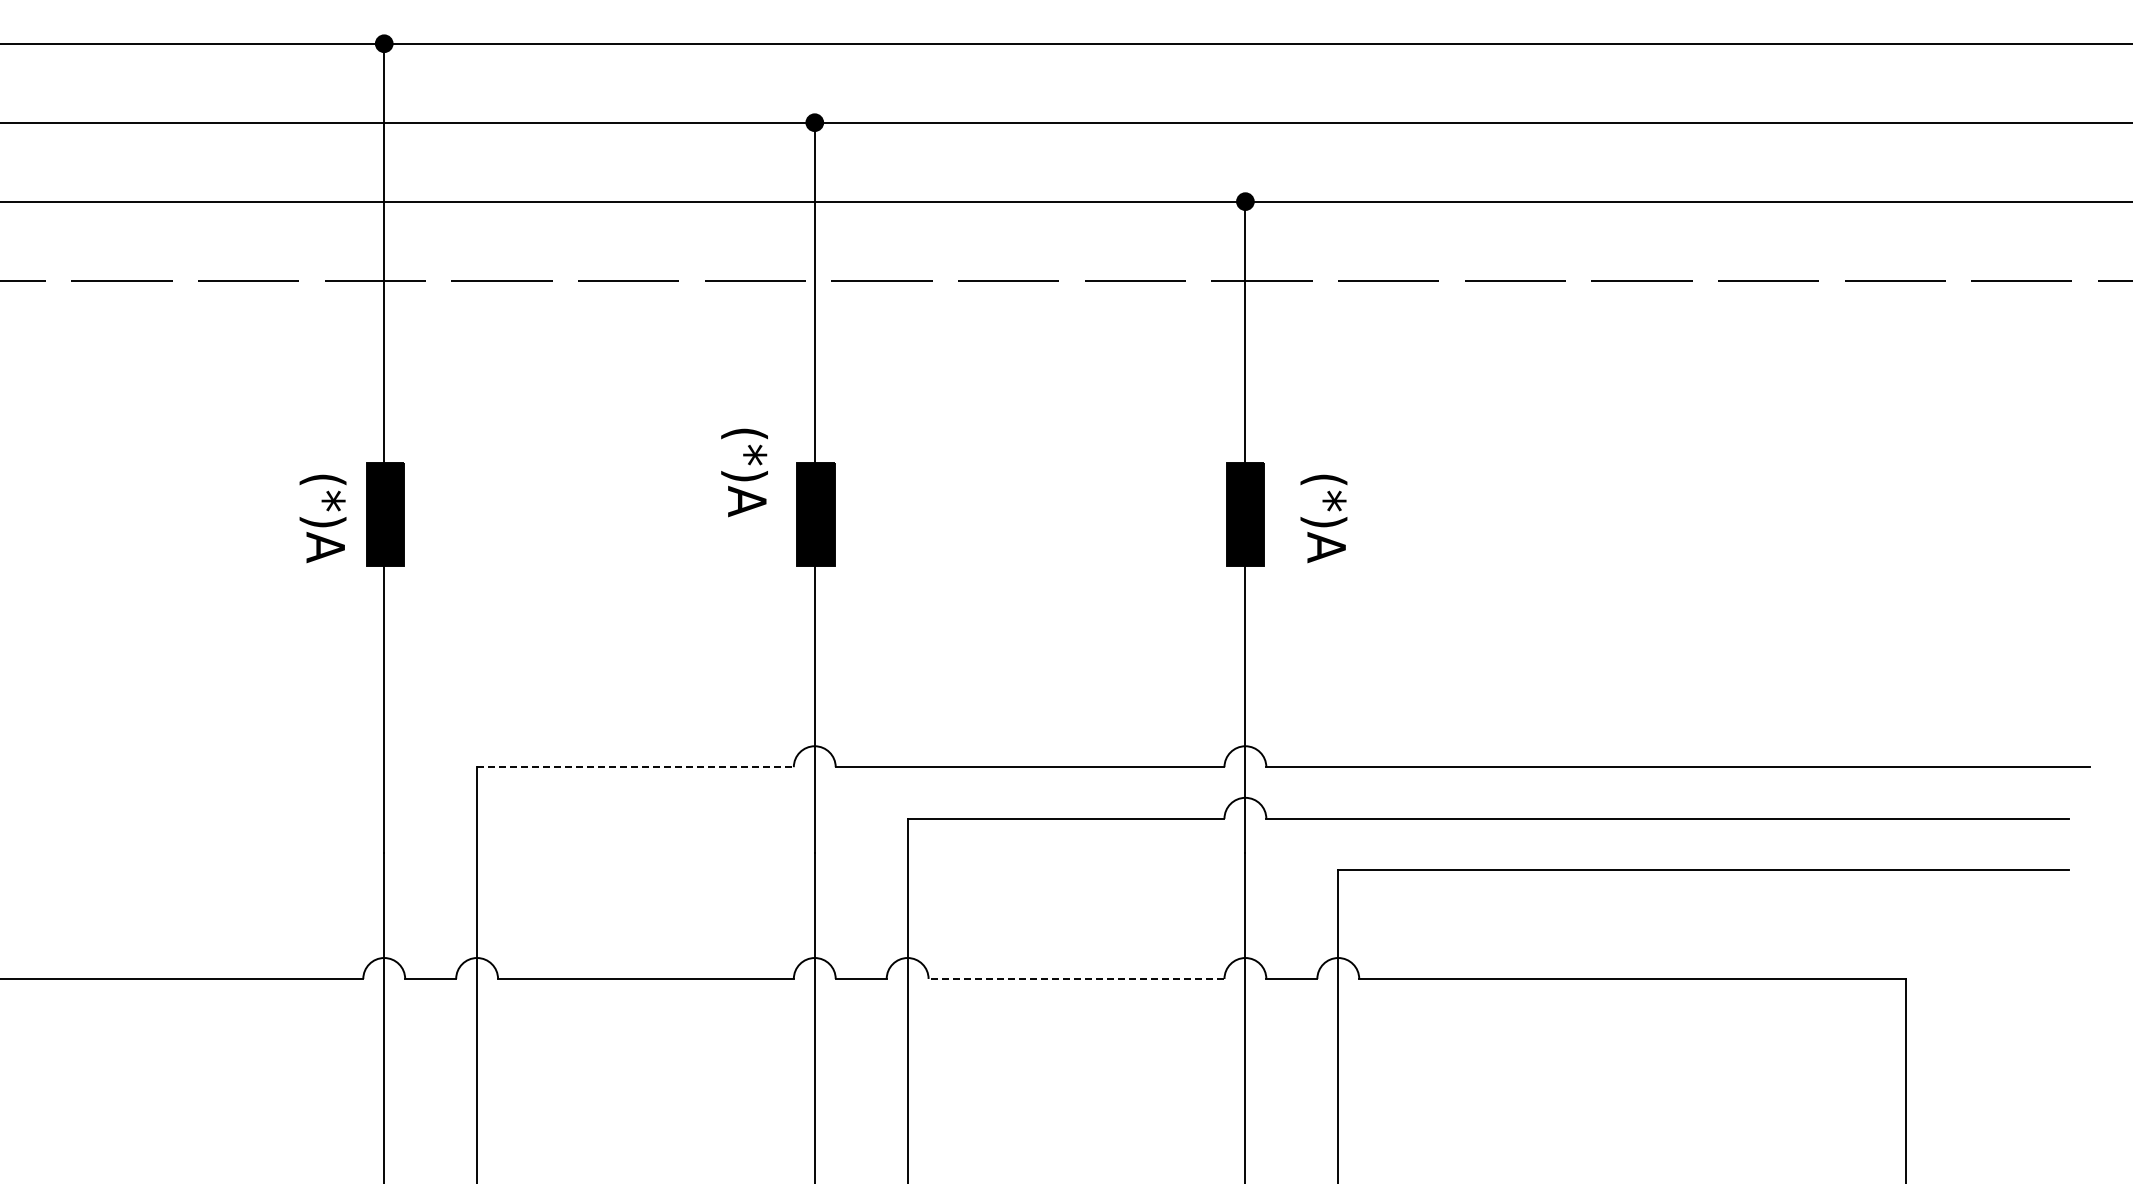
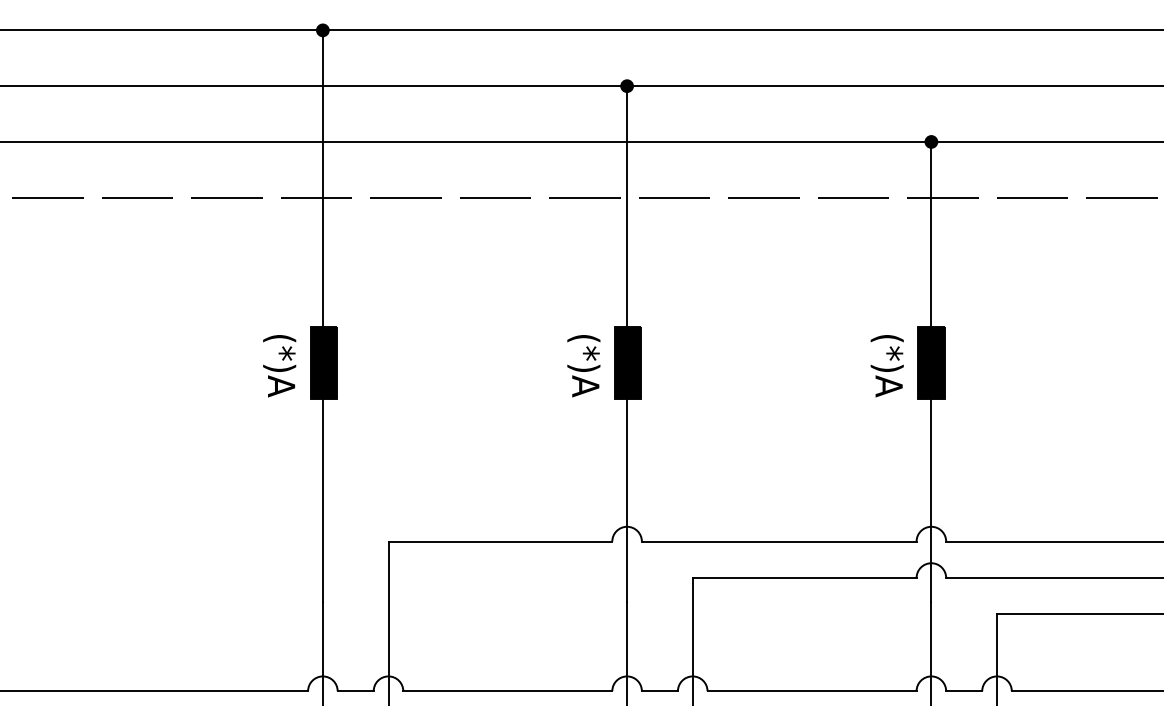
text: (744, 472) -> (583, 365), moved
text: (1323, 518) -> (886, 365), moved
line: (636, 767) -> (501, 541), dashed -> solid
line: (1076, 978) -> (812, 690), dashed -> solid

